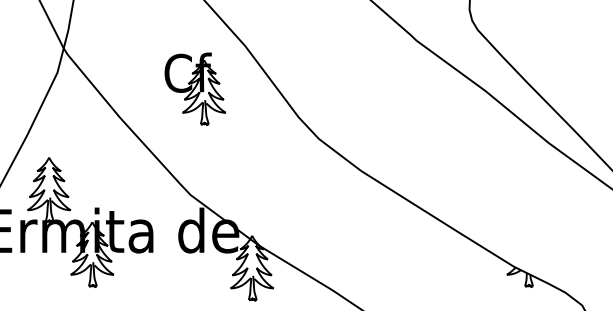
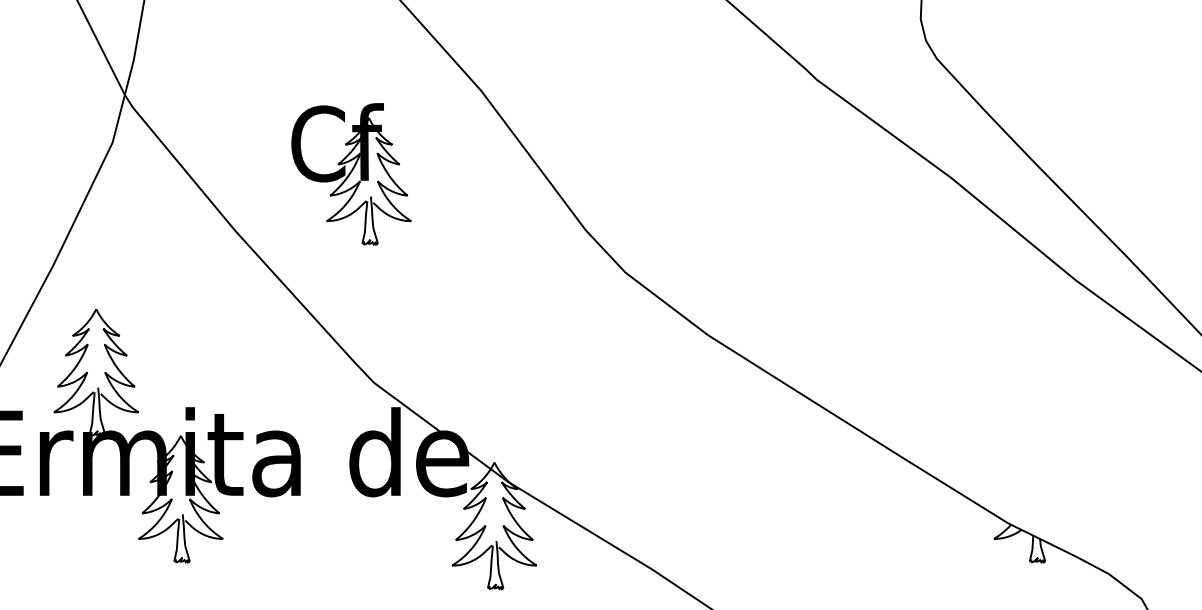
part: (195, 88) -> (351, 173), moved

